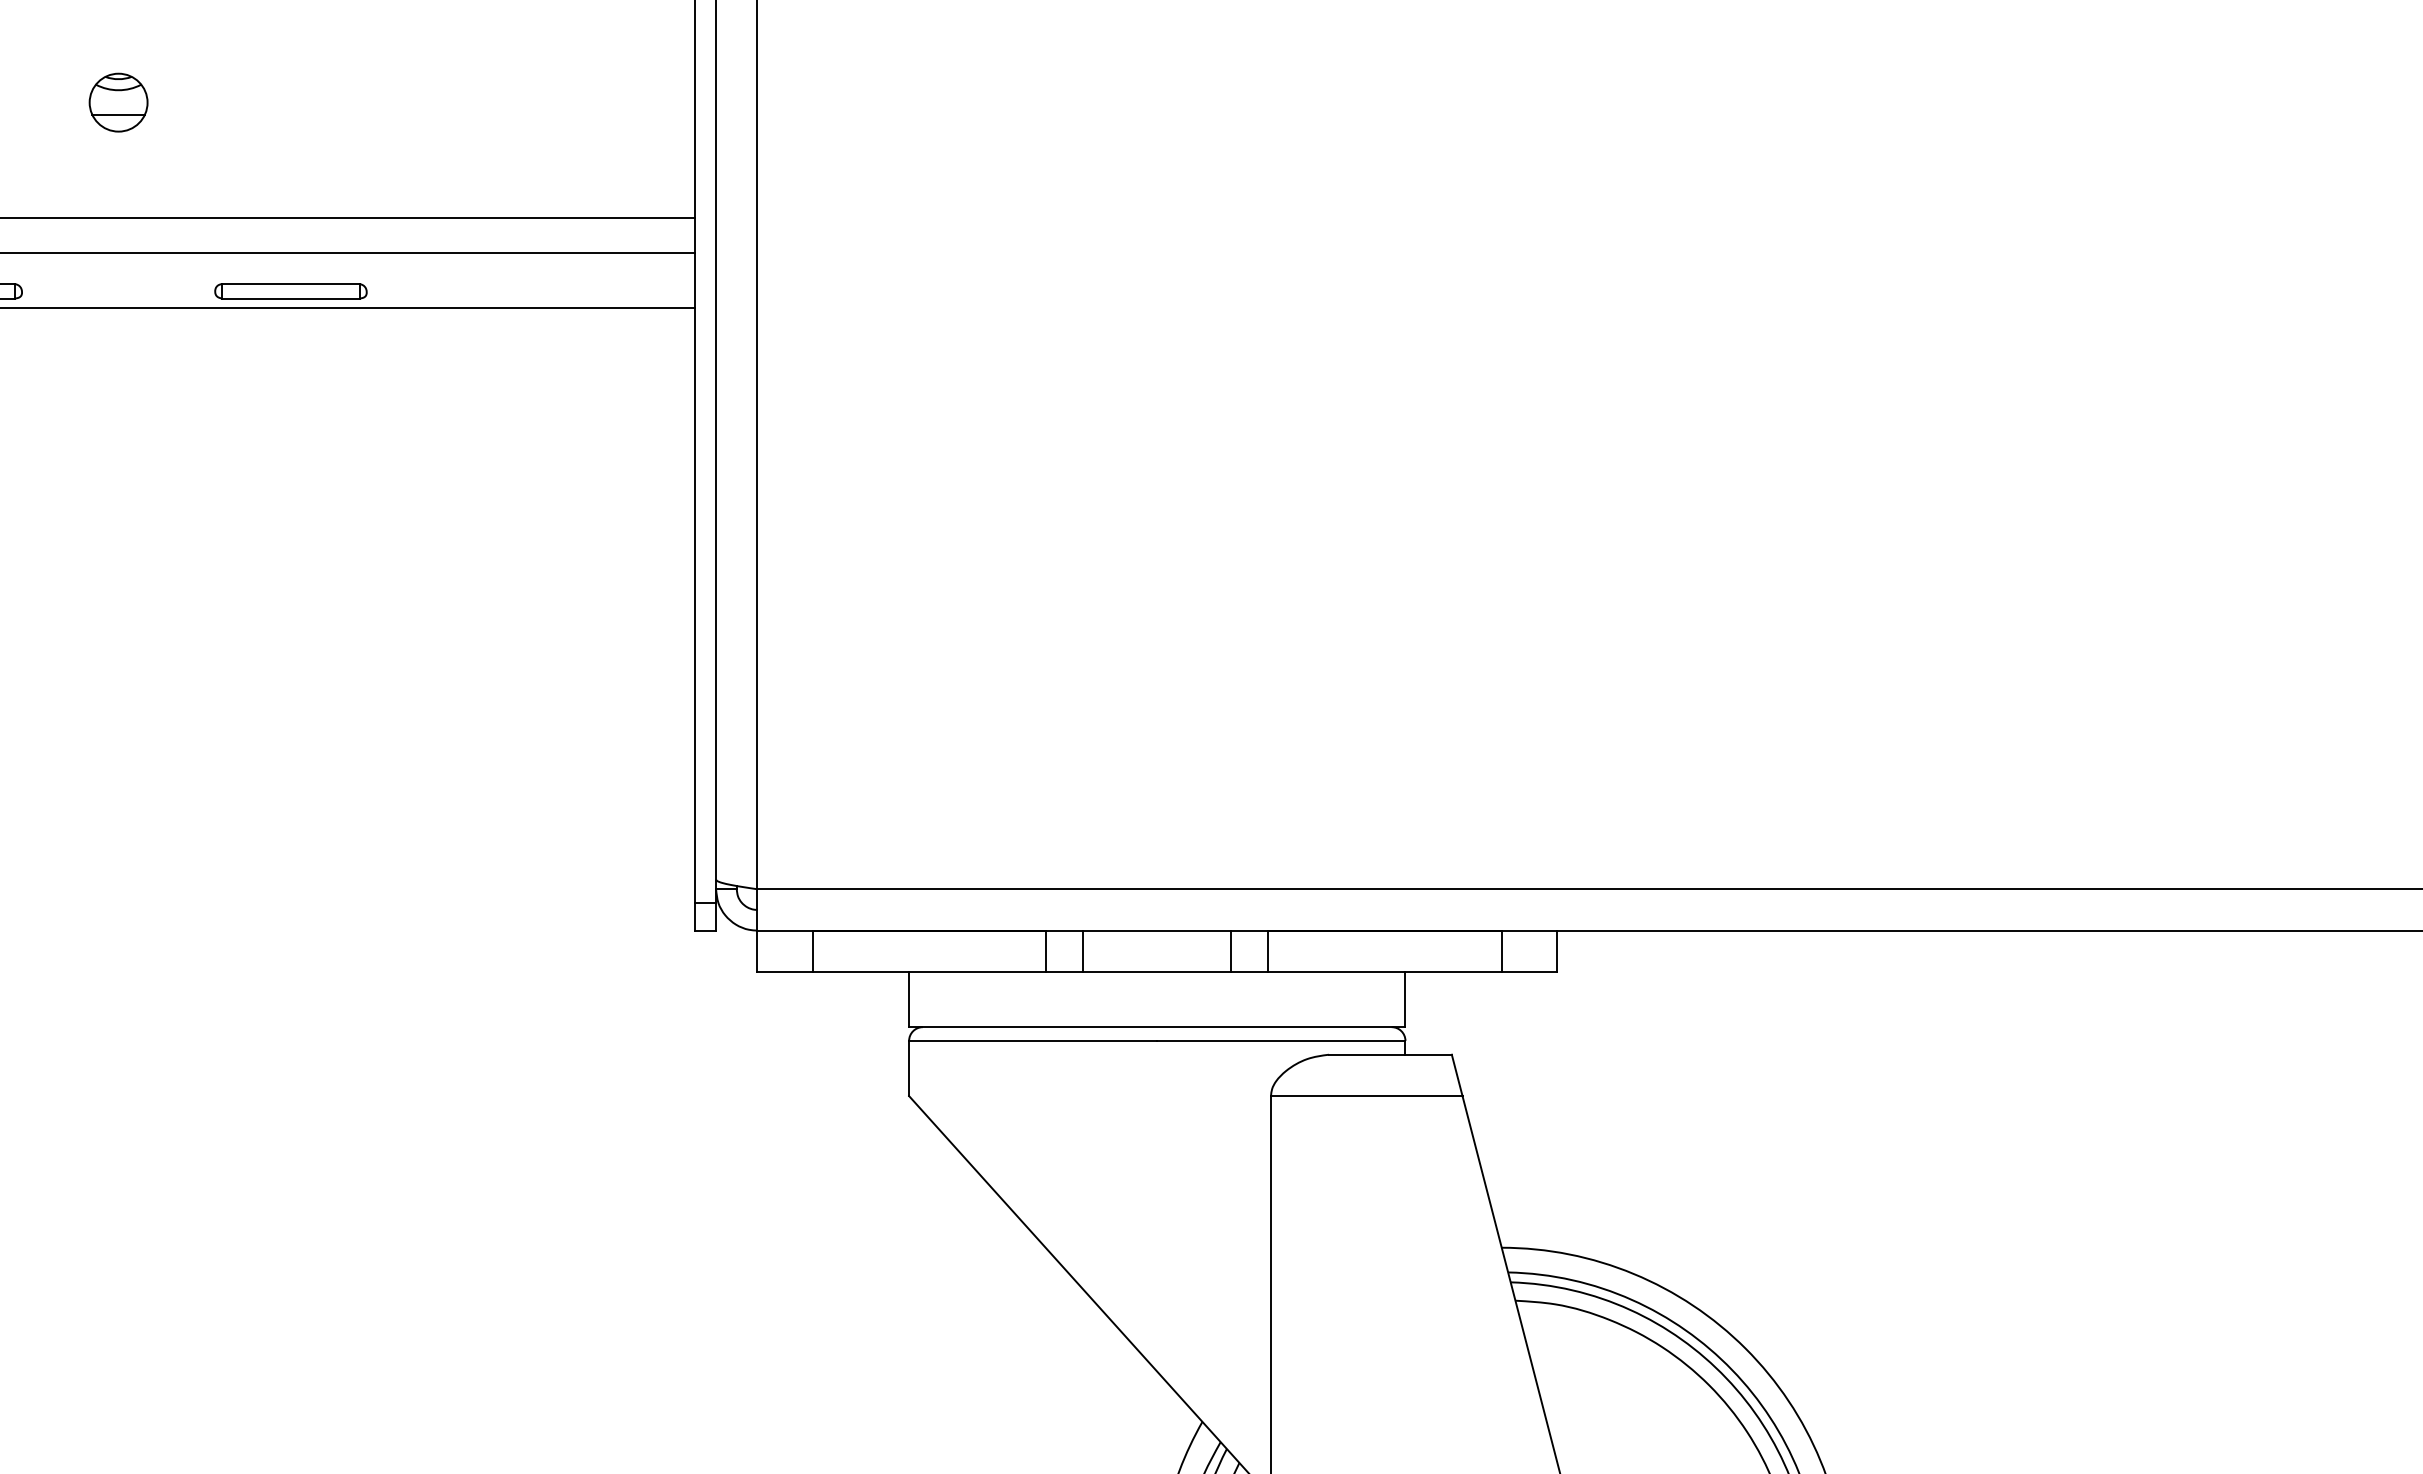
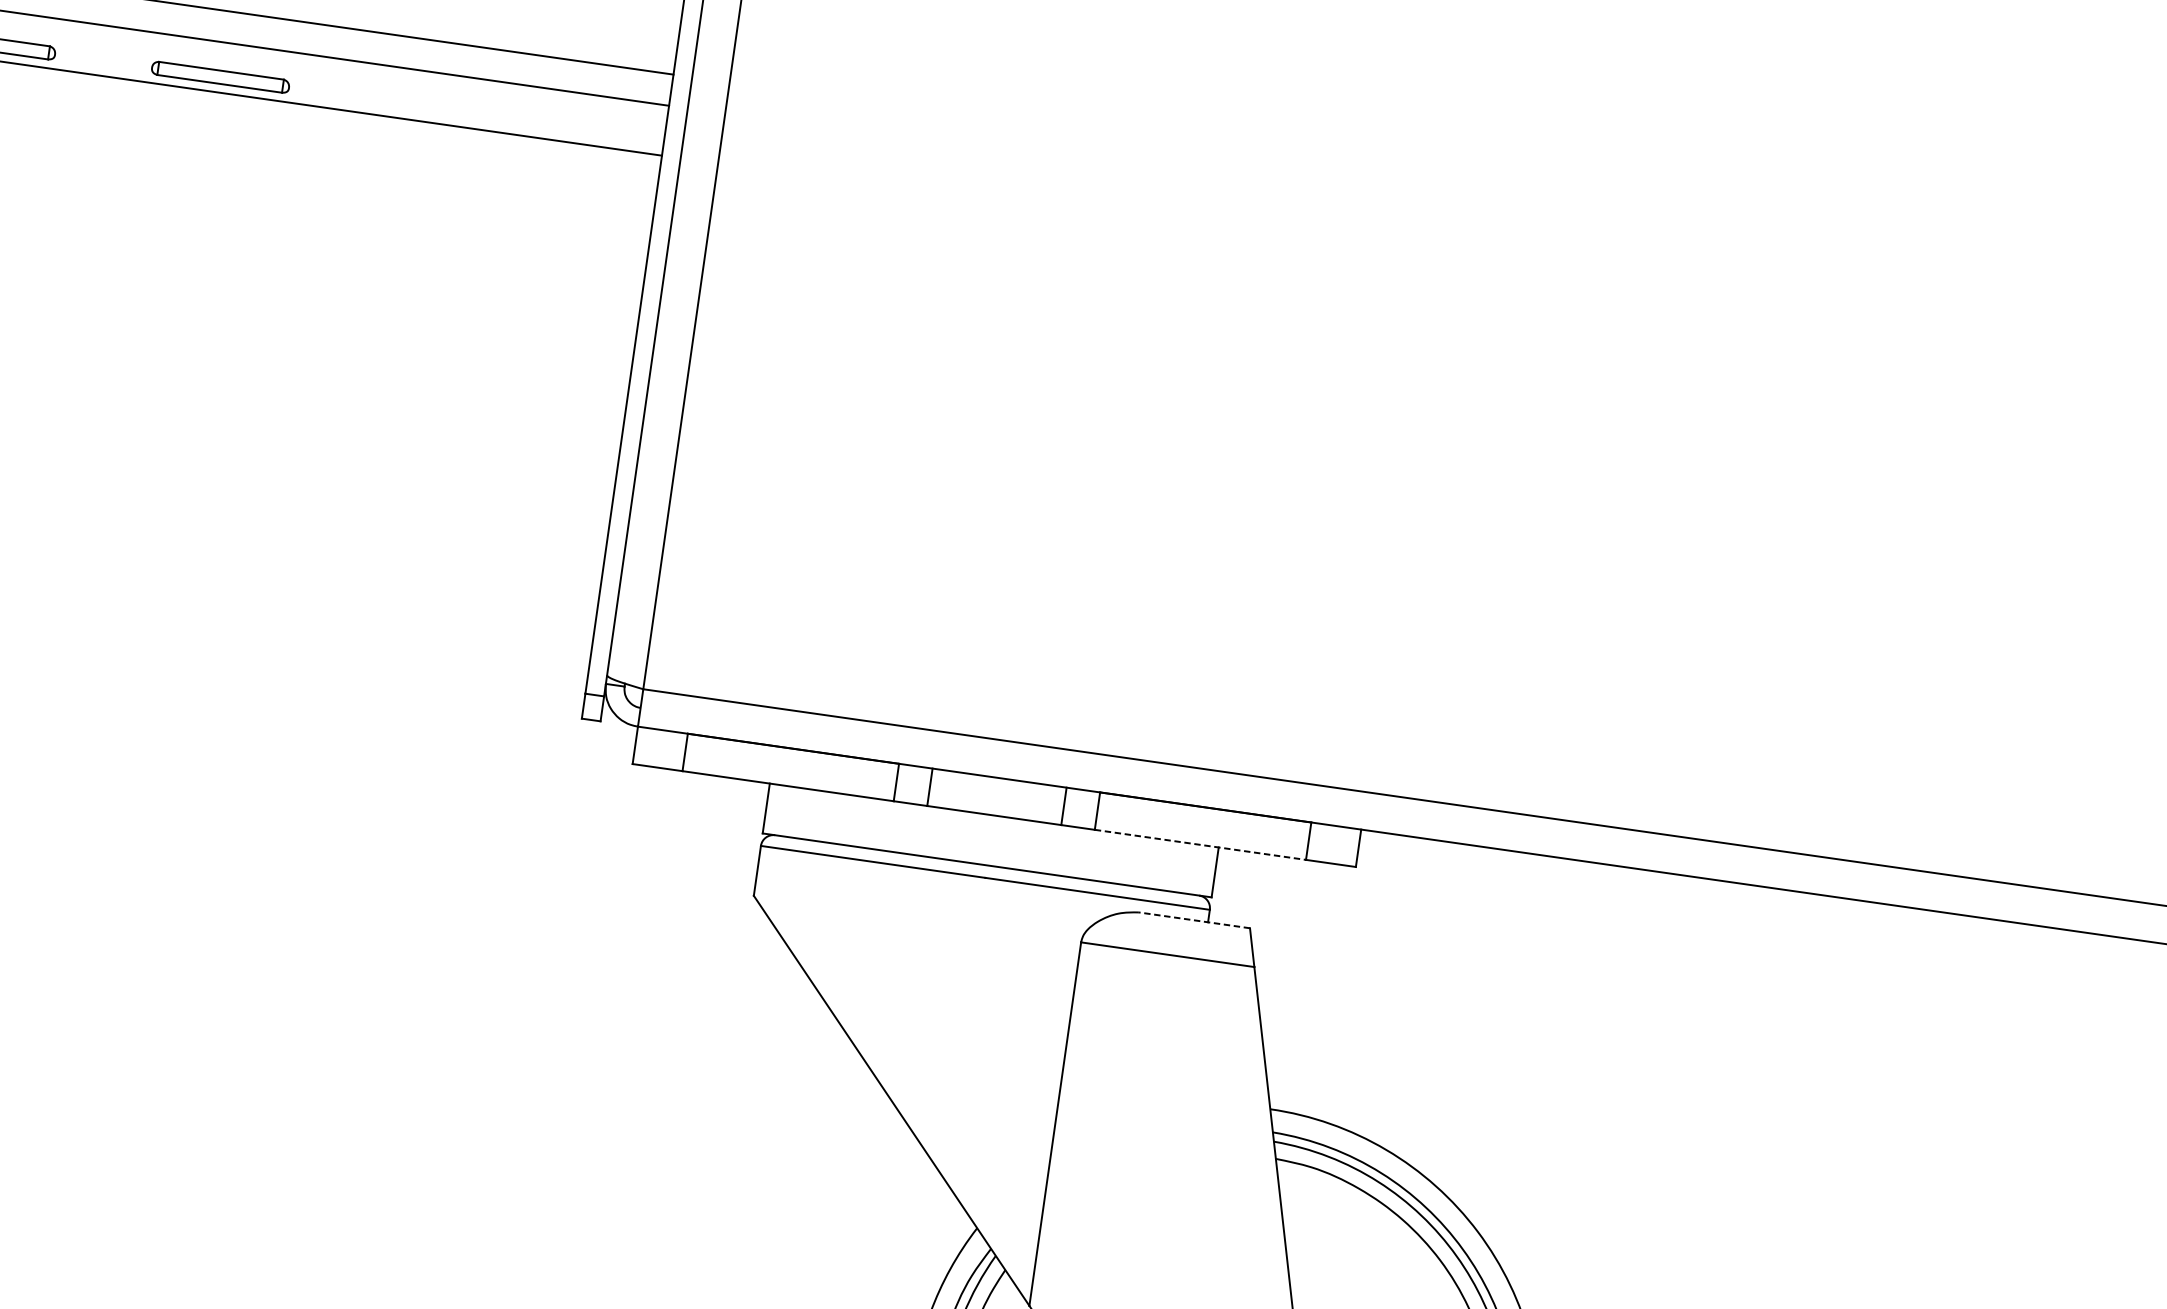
part: (290, 291) -> (220, 77), moved
line: (1385, 972) -> (1200, 845), solid -> dashed
line: (1389, 1054) -> (1193, 920), solid -> dashed

